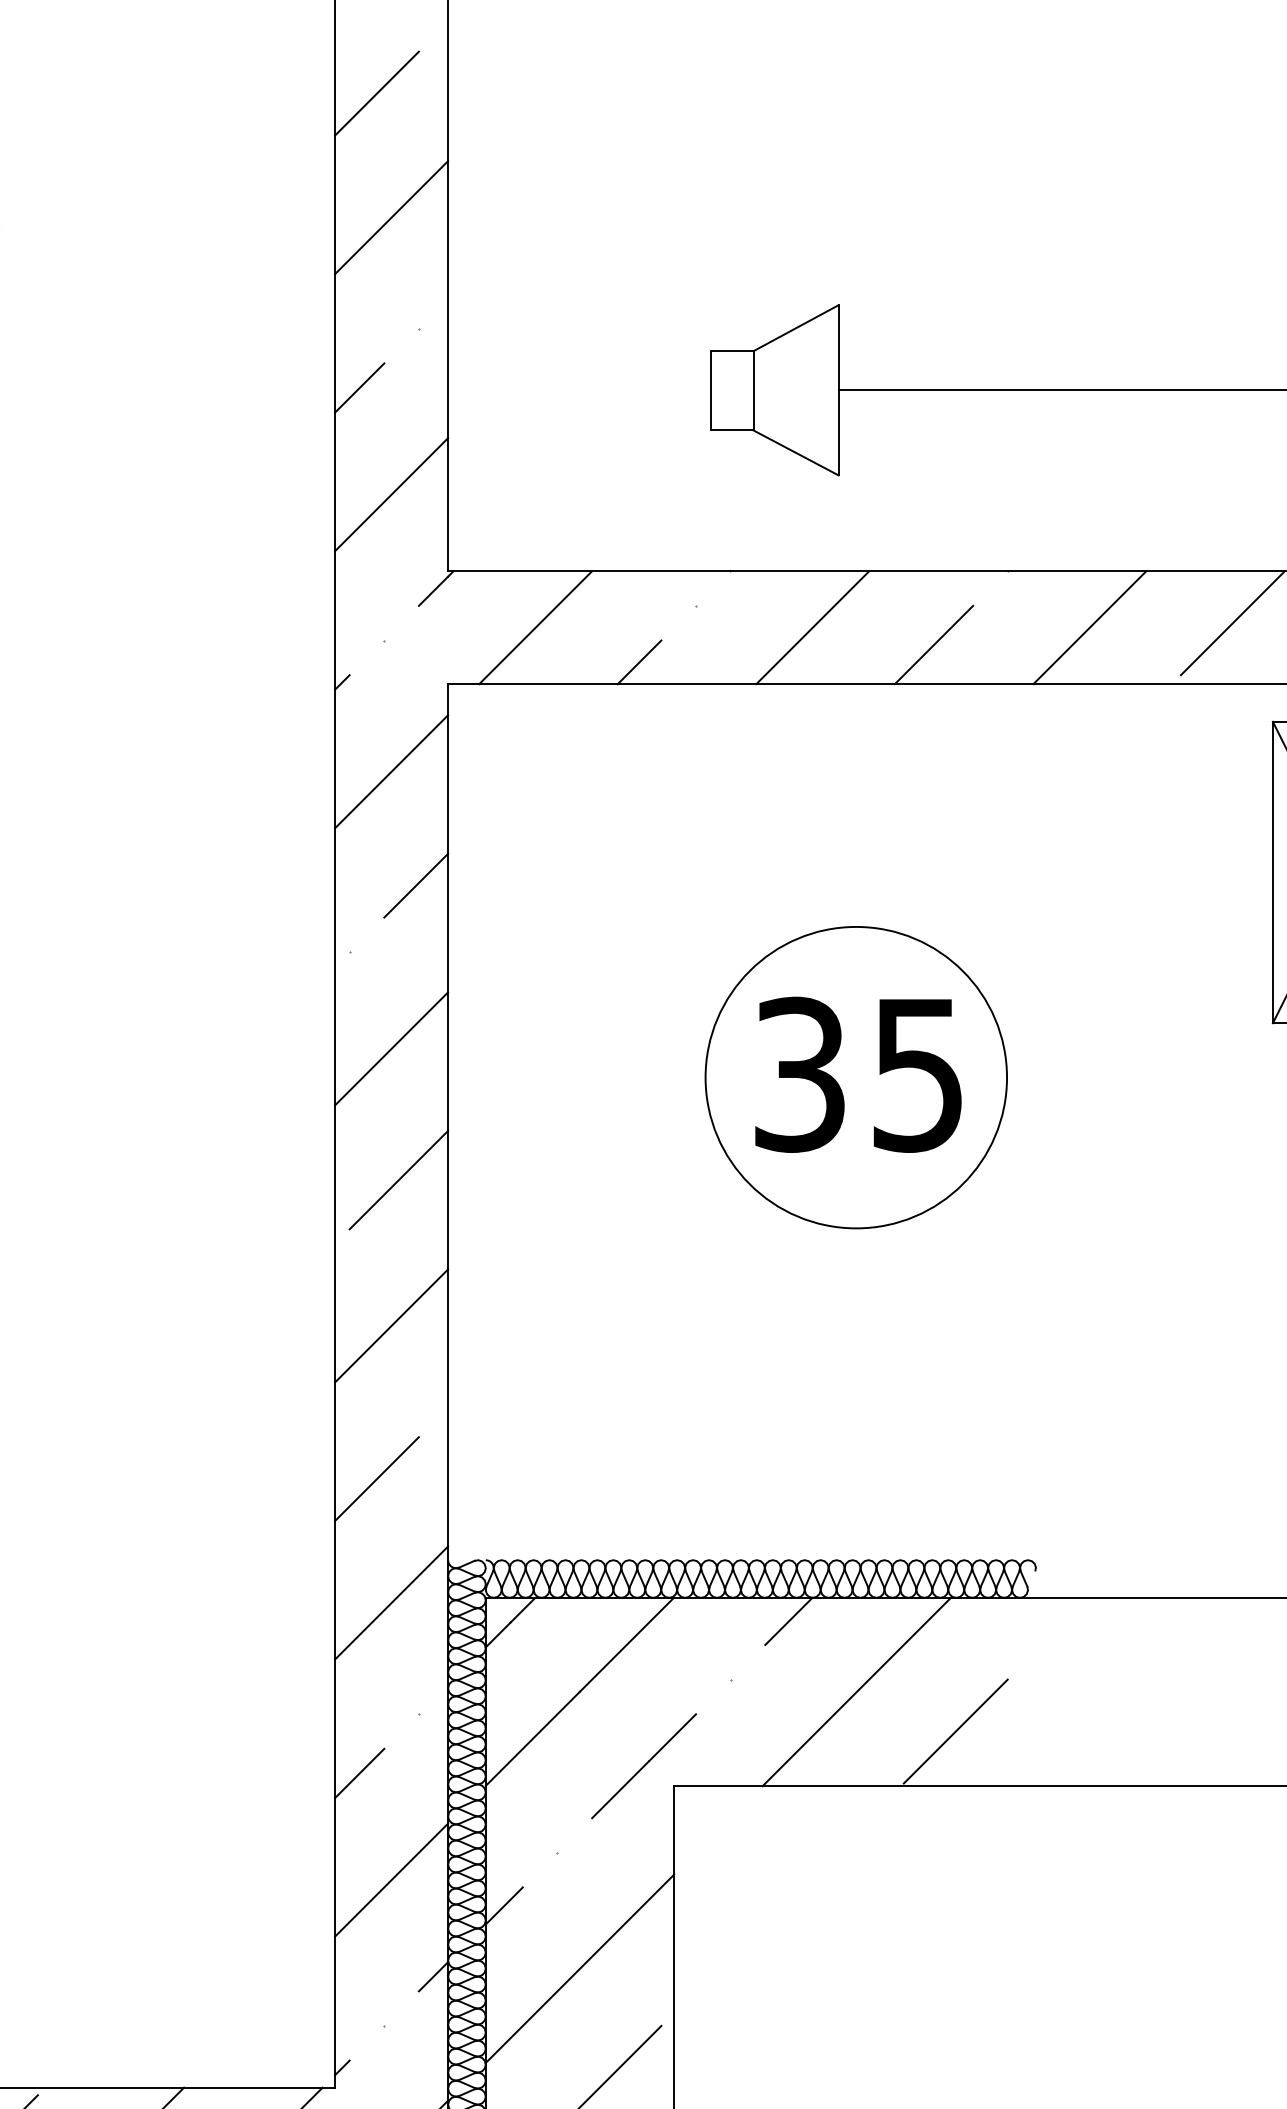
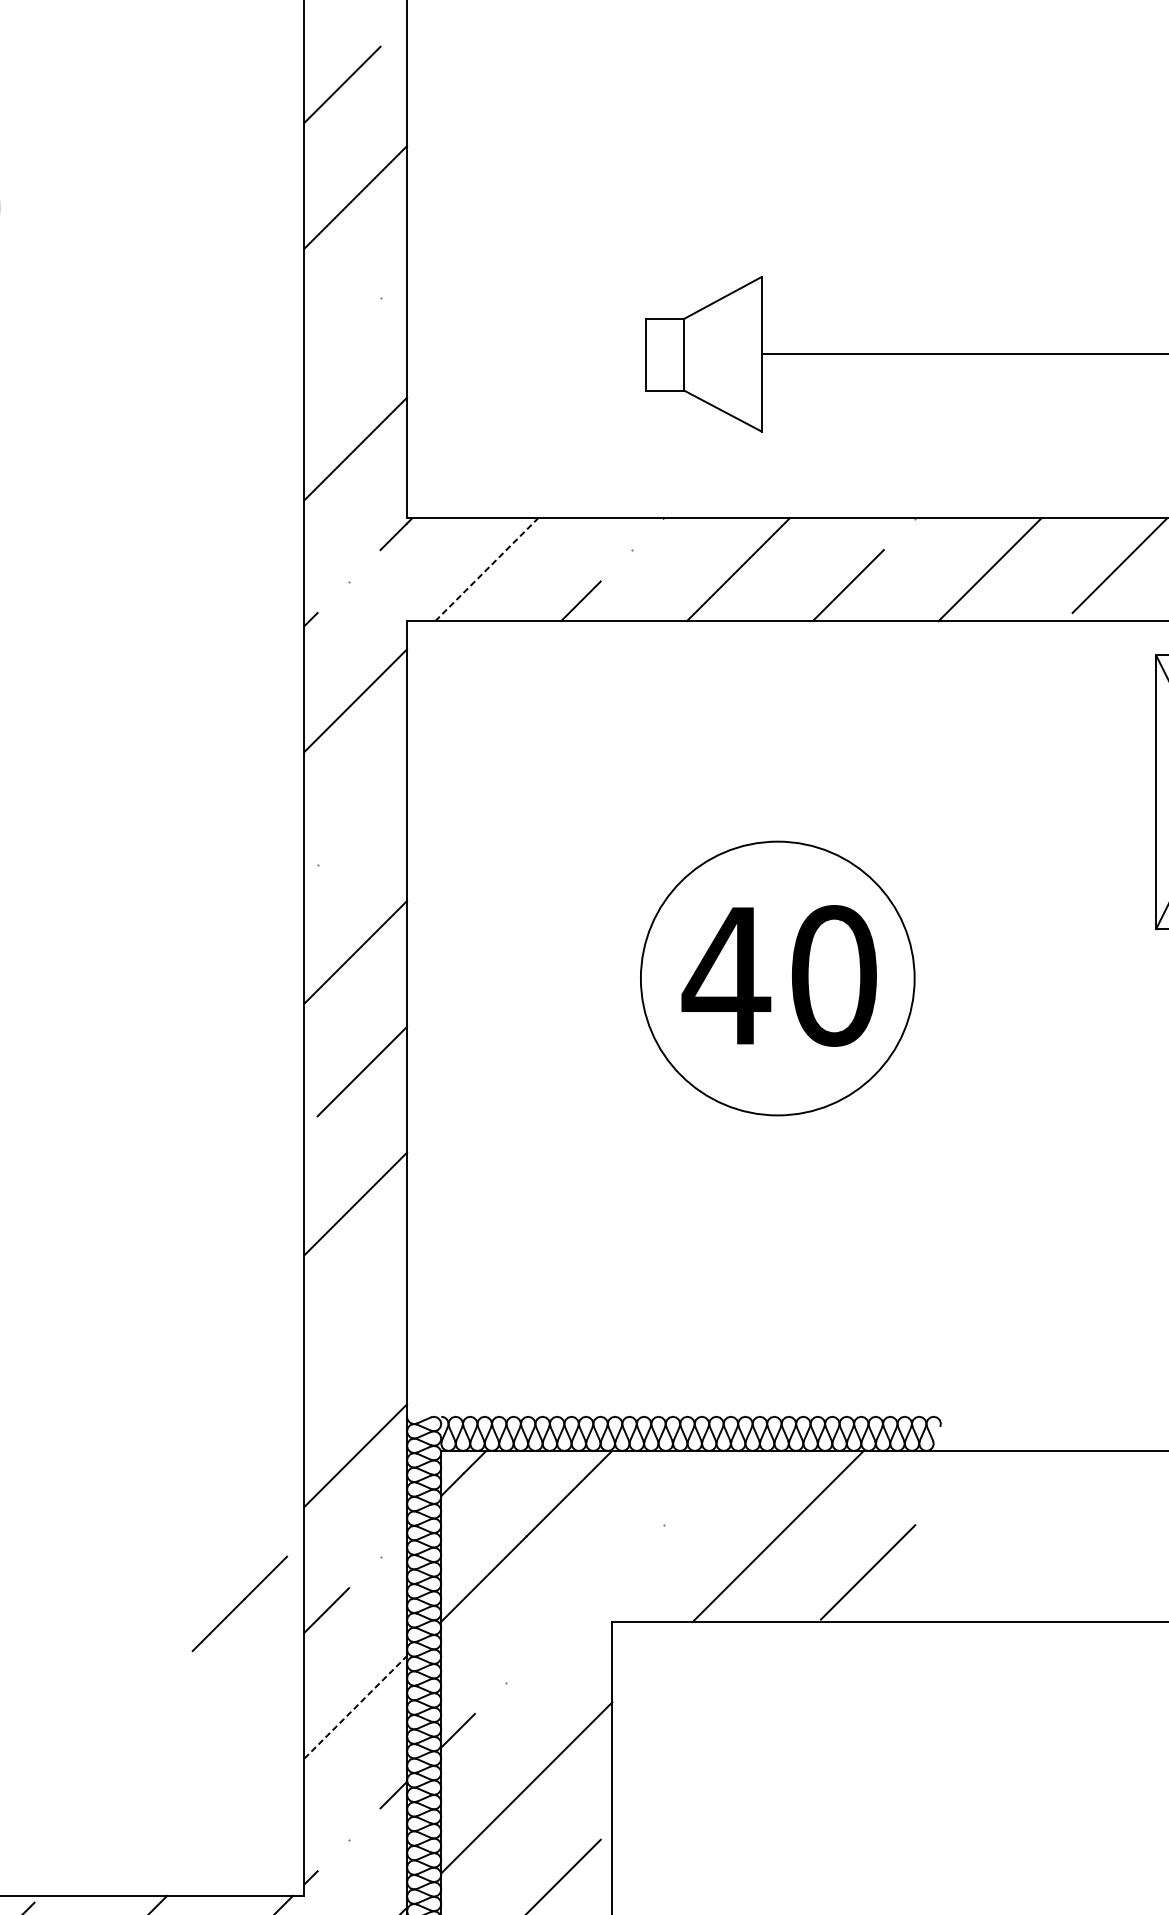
line: (359, 387) -> (326, 351), removed
line: (535, 627) -> (486, 569), solid -> dashed
line: (416, 885) -> (378, 804), removed
text: (857, 1074) -> (778, 975), 35 -> 40
line: (376, 1479) -> (342, 1343), removed
line: (788, 1620) -> (716, 1471), removed
line: (644, 1766) -> (240, 1604), moved
line: (391, 1880) -> (355, 1707), solid -> dashed

